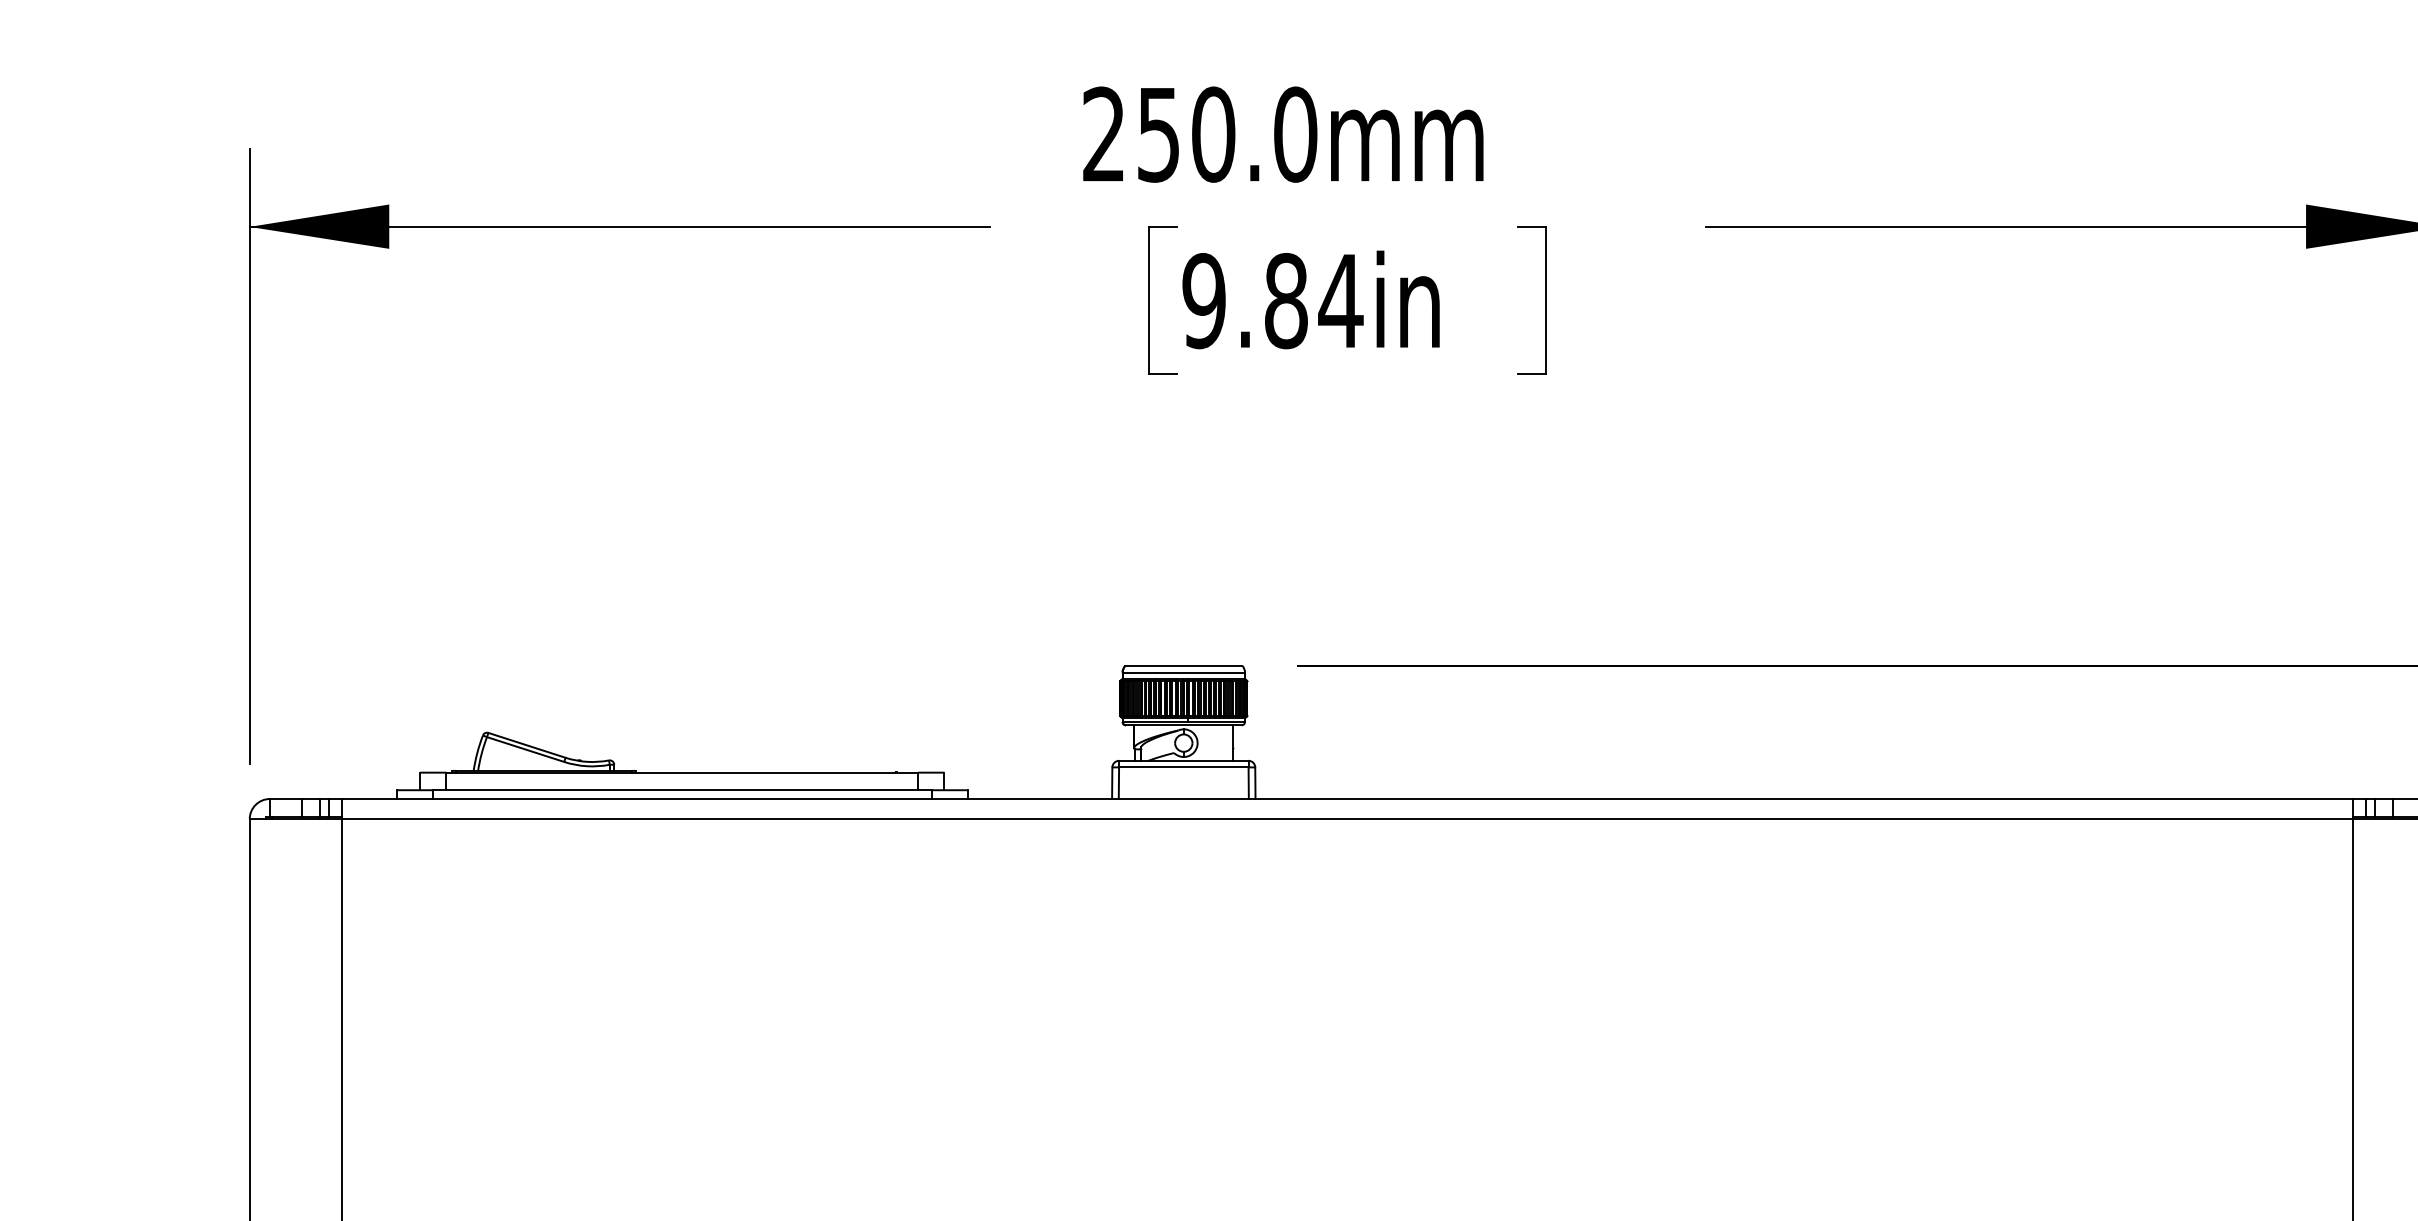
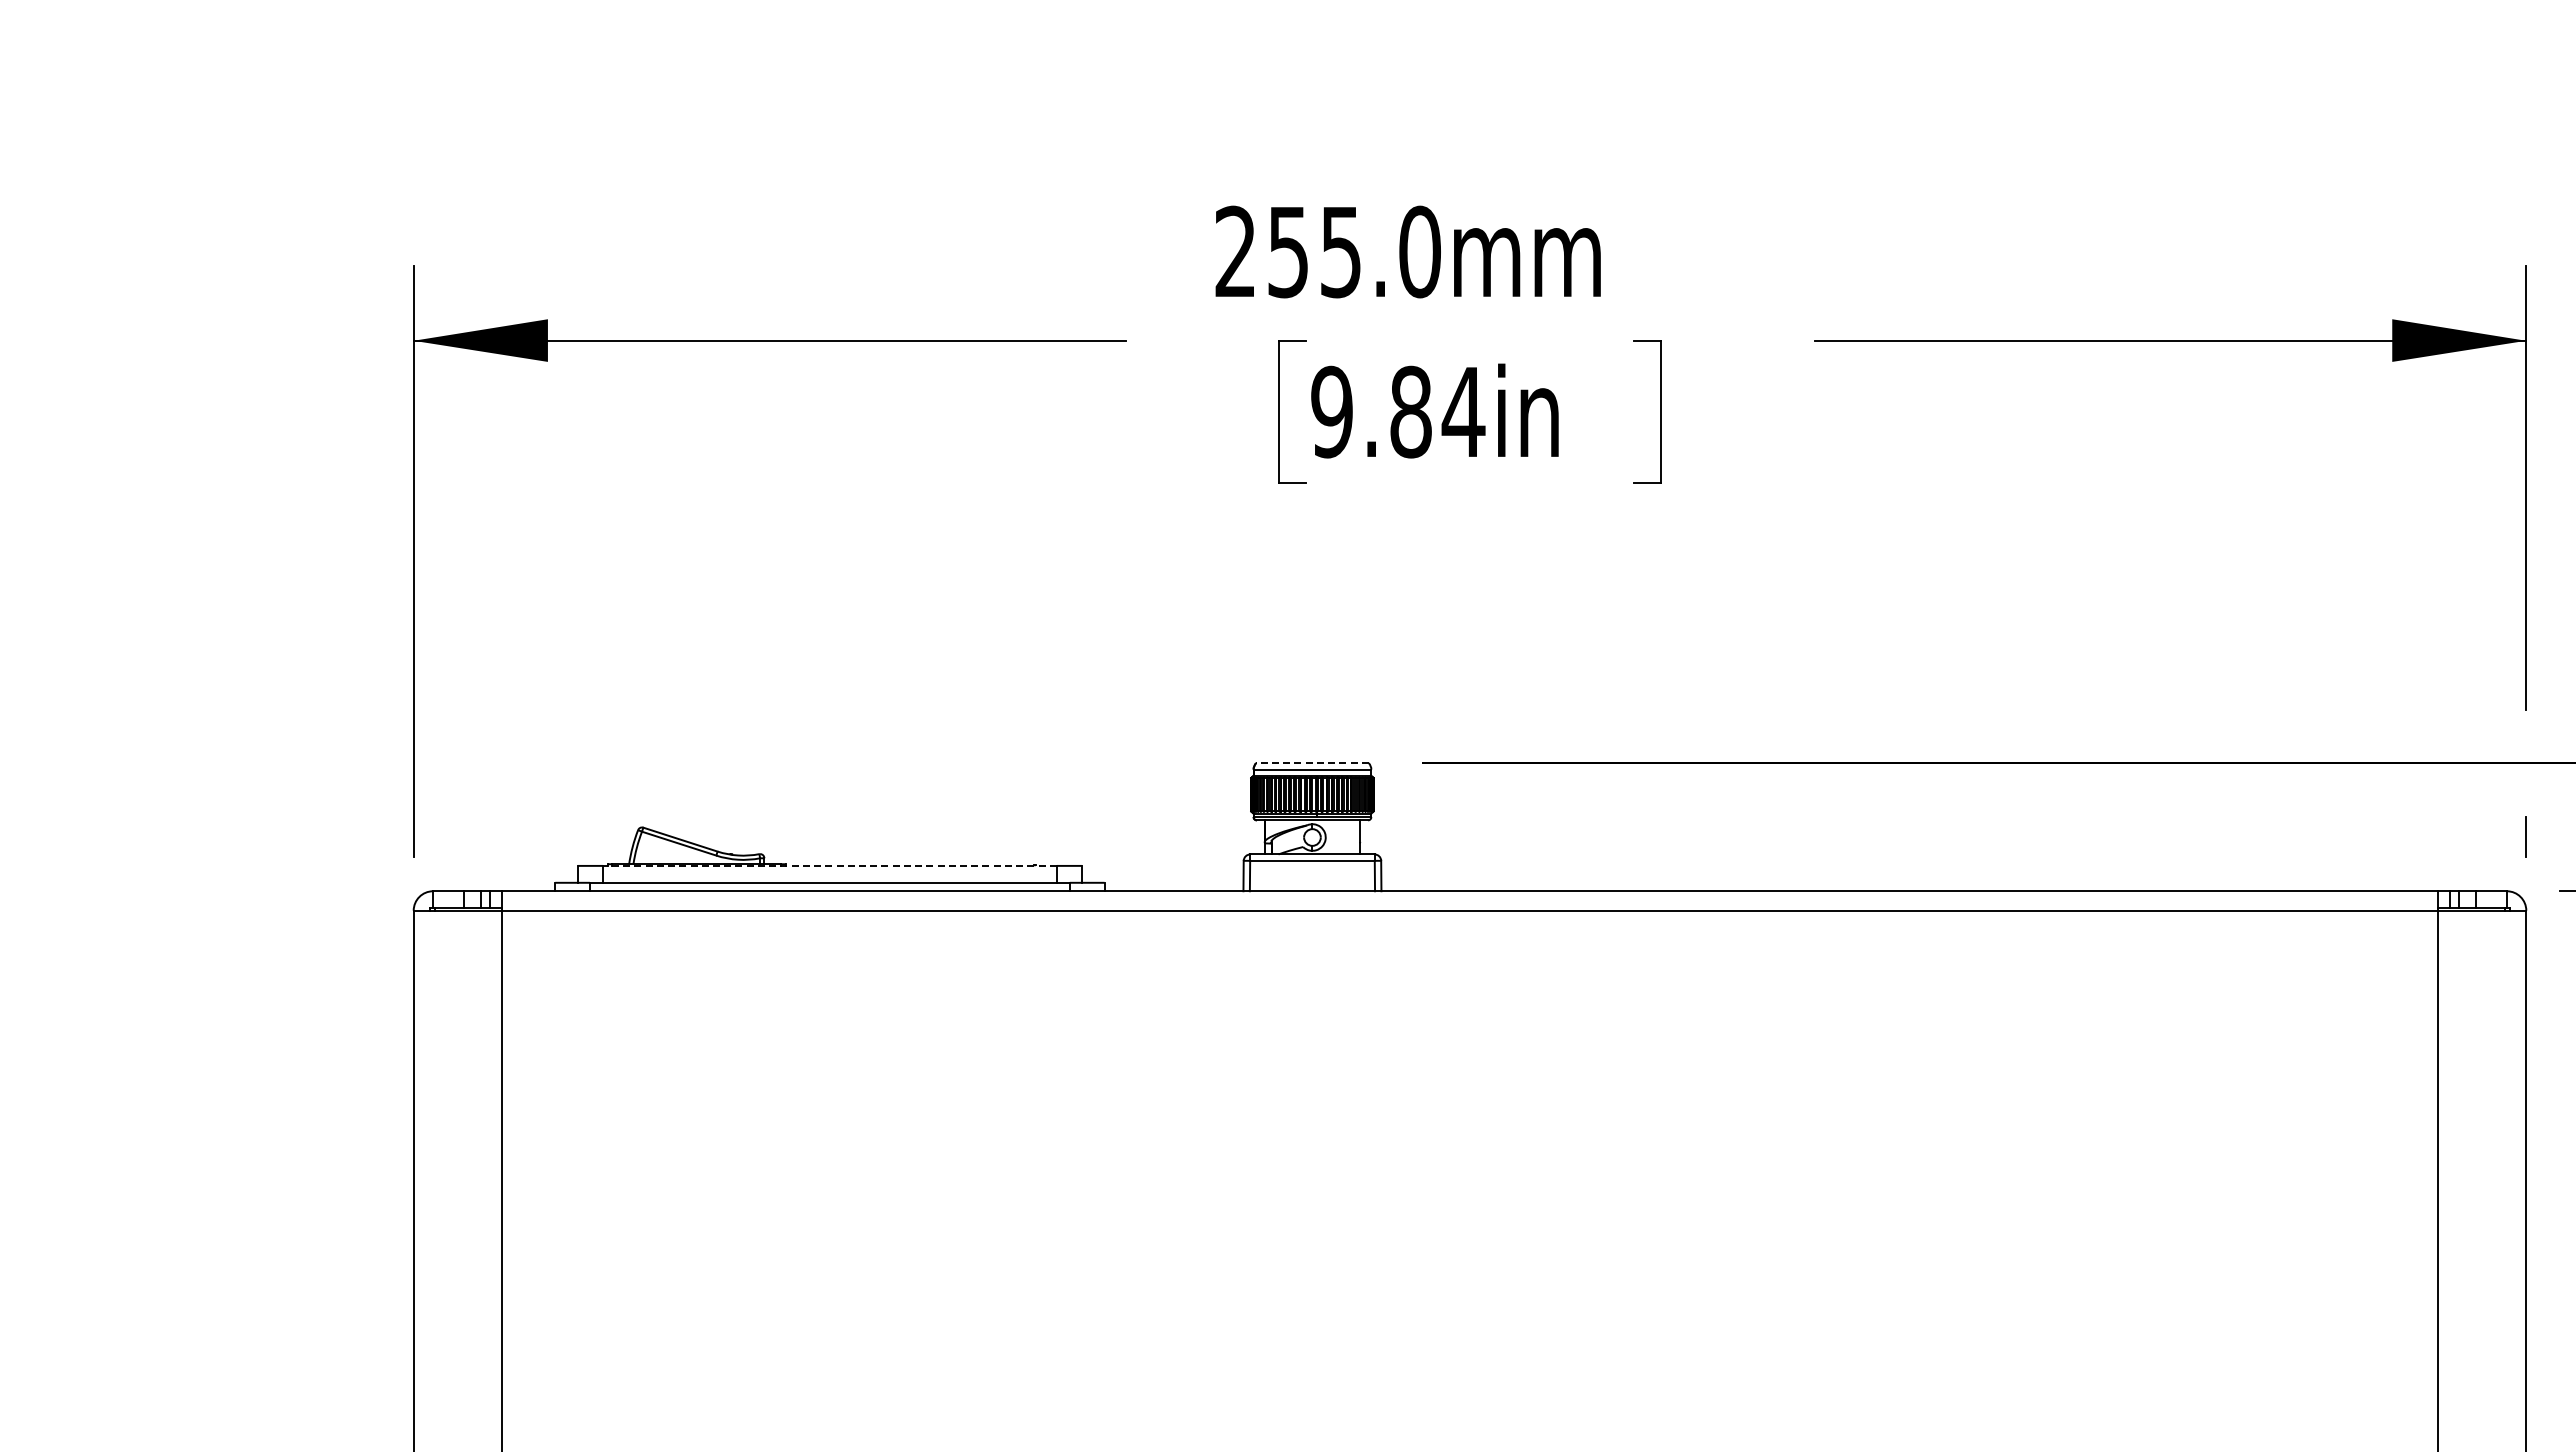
text: (1213, 134) -> (1341, 251), 250.0mm -> 255.0mm
line: (1183, 666) -> (1312, 763), solid -> dashed
line: (681, 772) -> (829, 865), solid -> dashed

